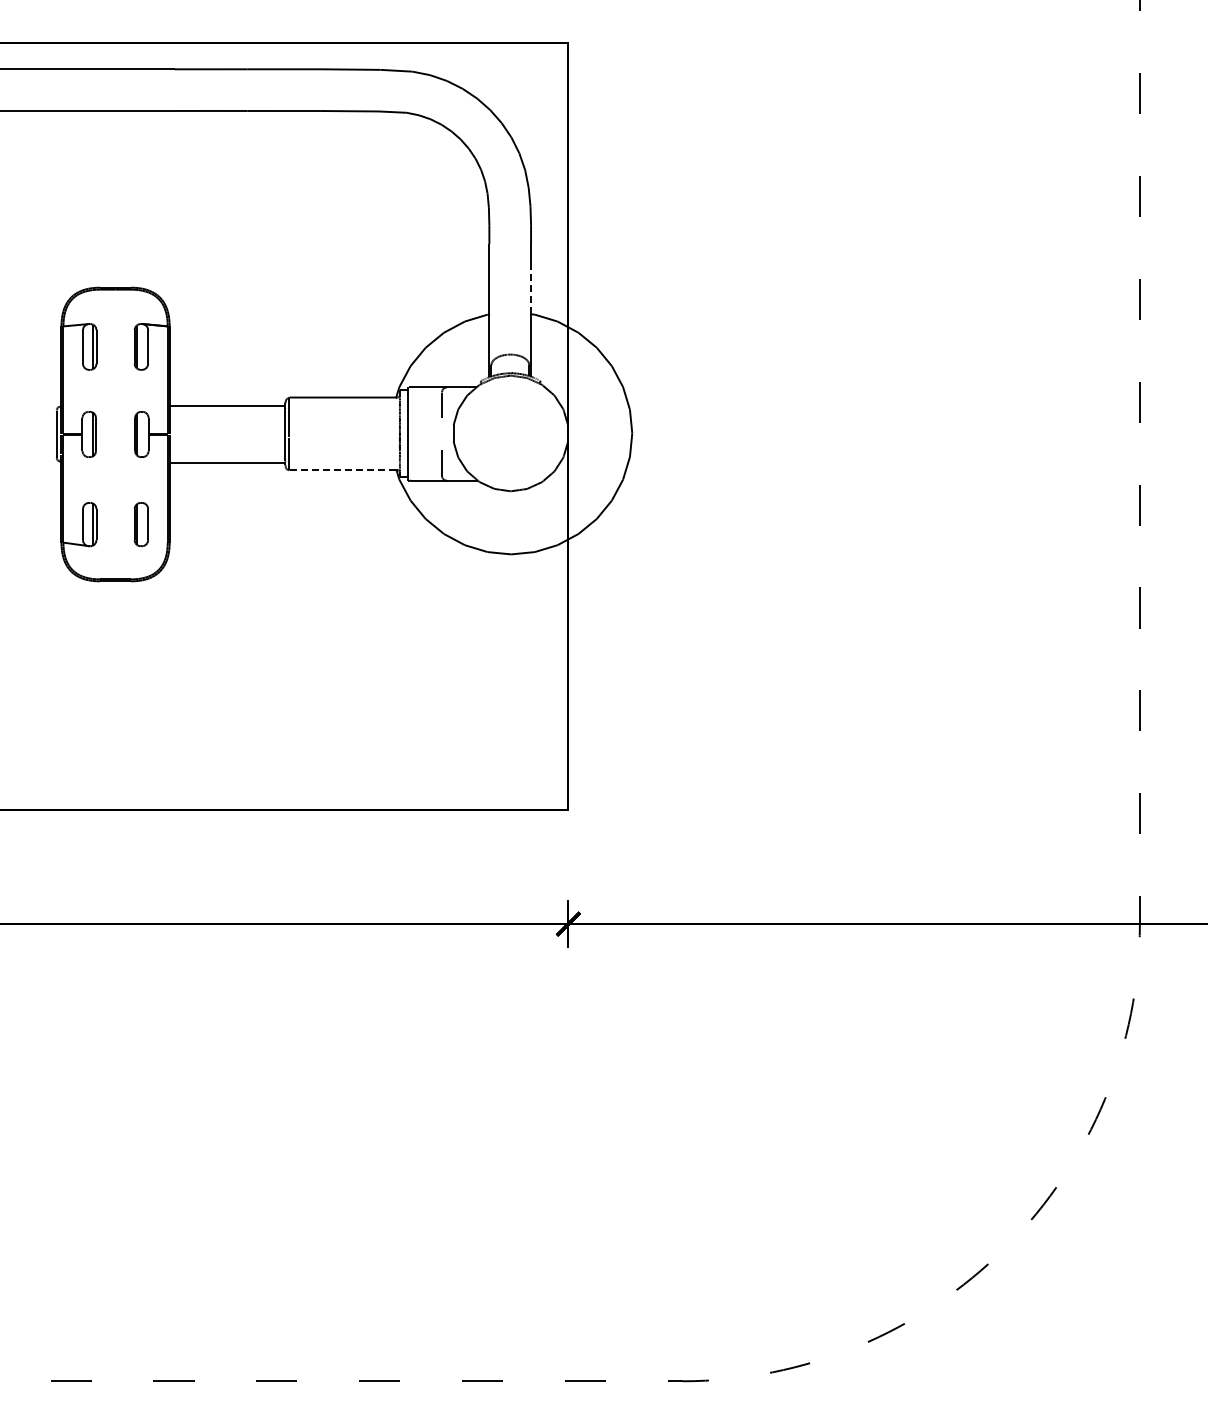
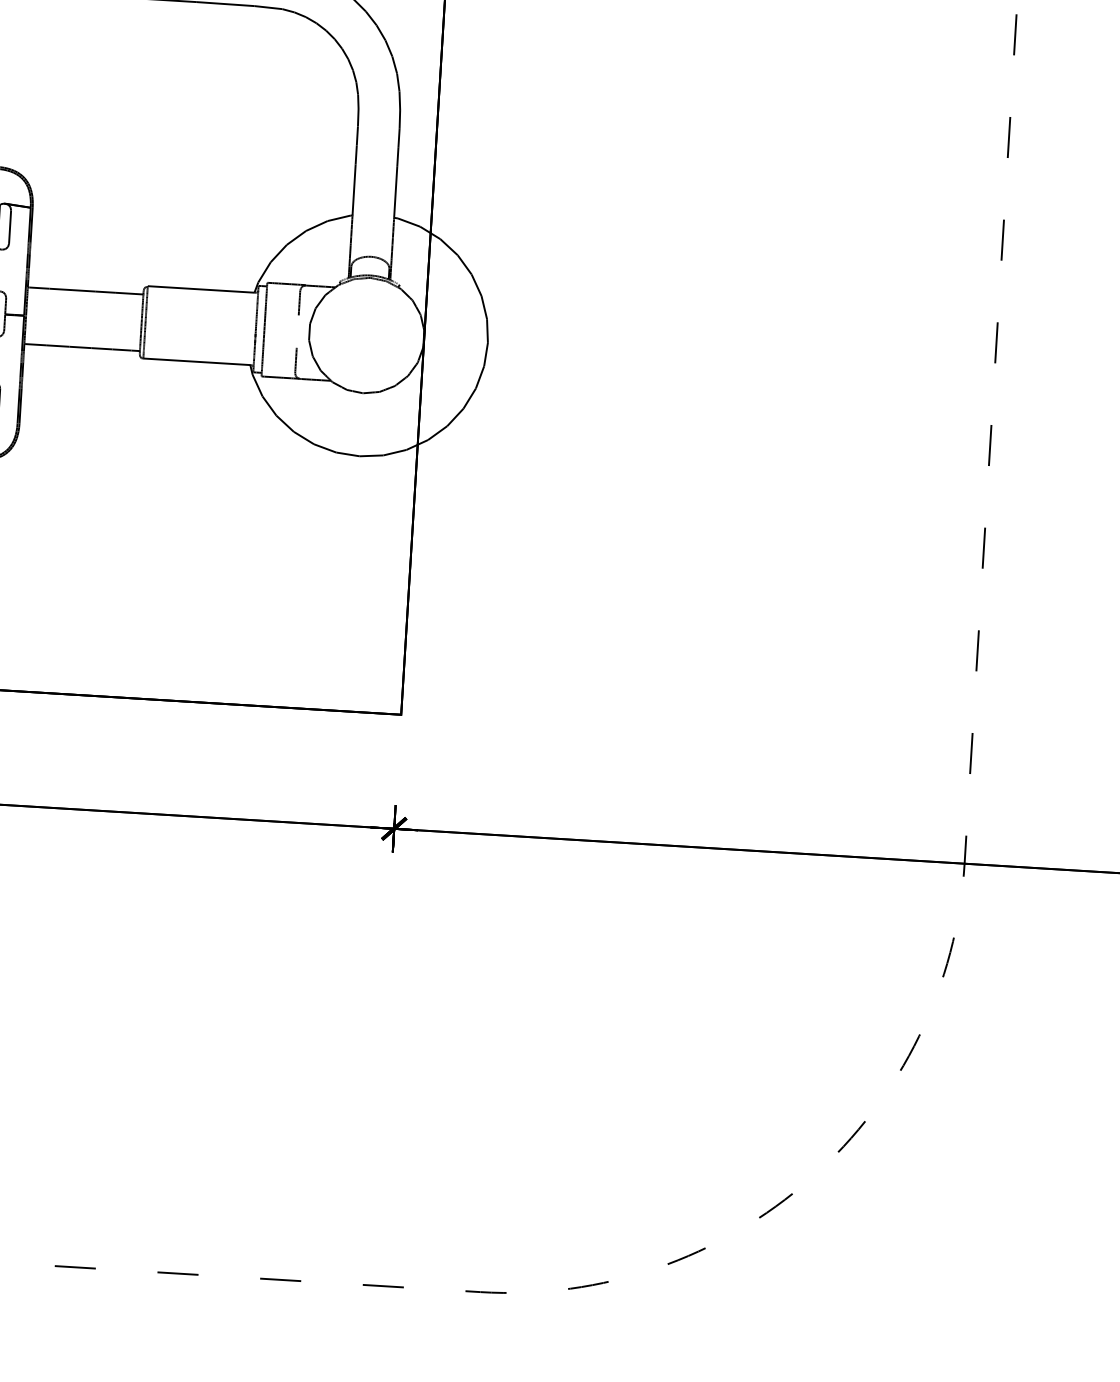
line: (531, 288) -> (396, 192), dashed -> solid
line: (342, 470) -> (196, 362), dashed -> solid

